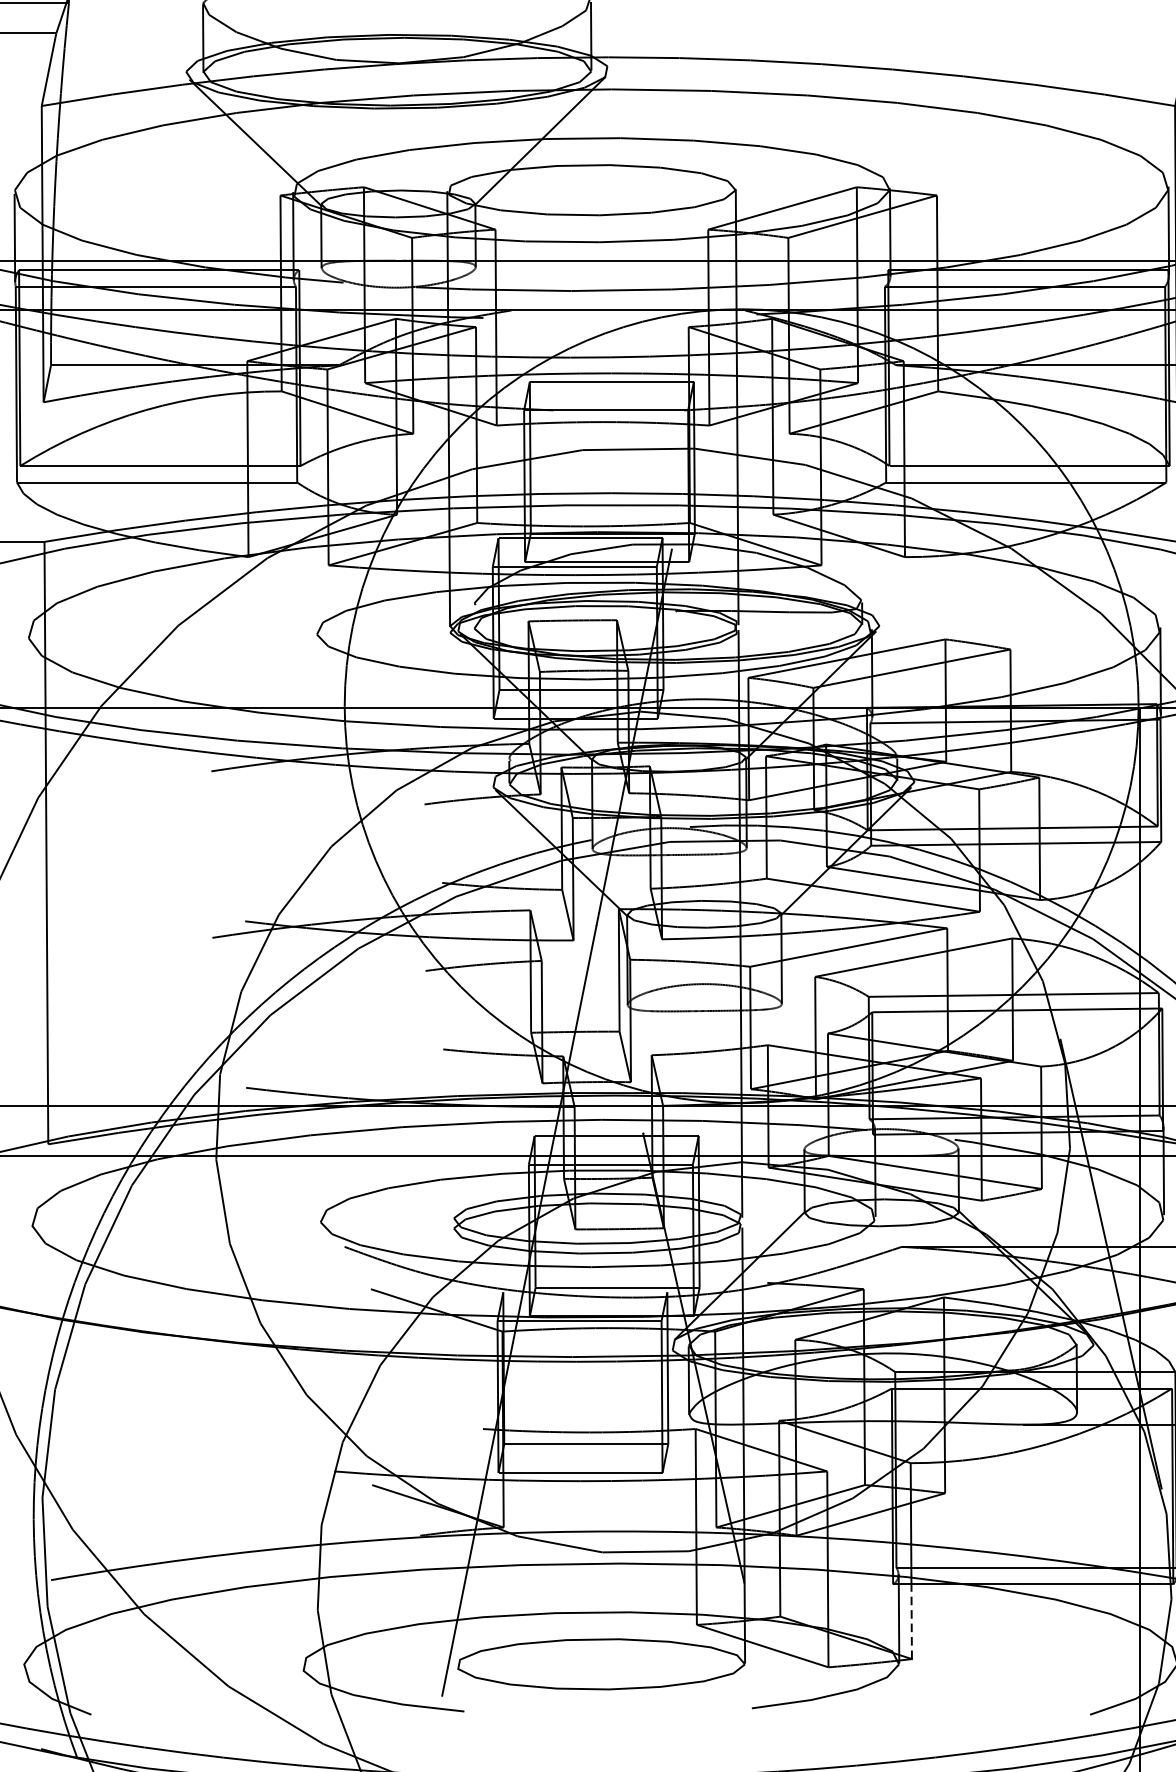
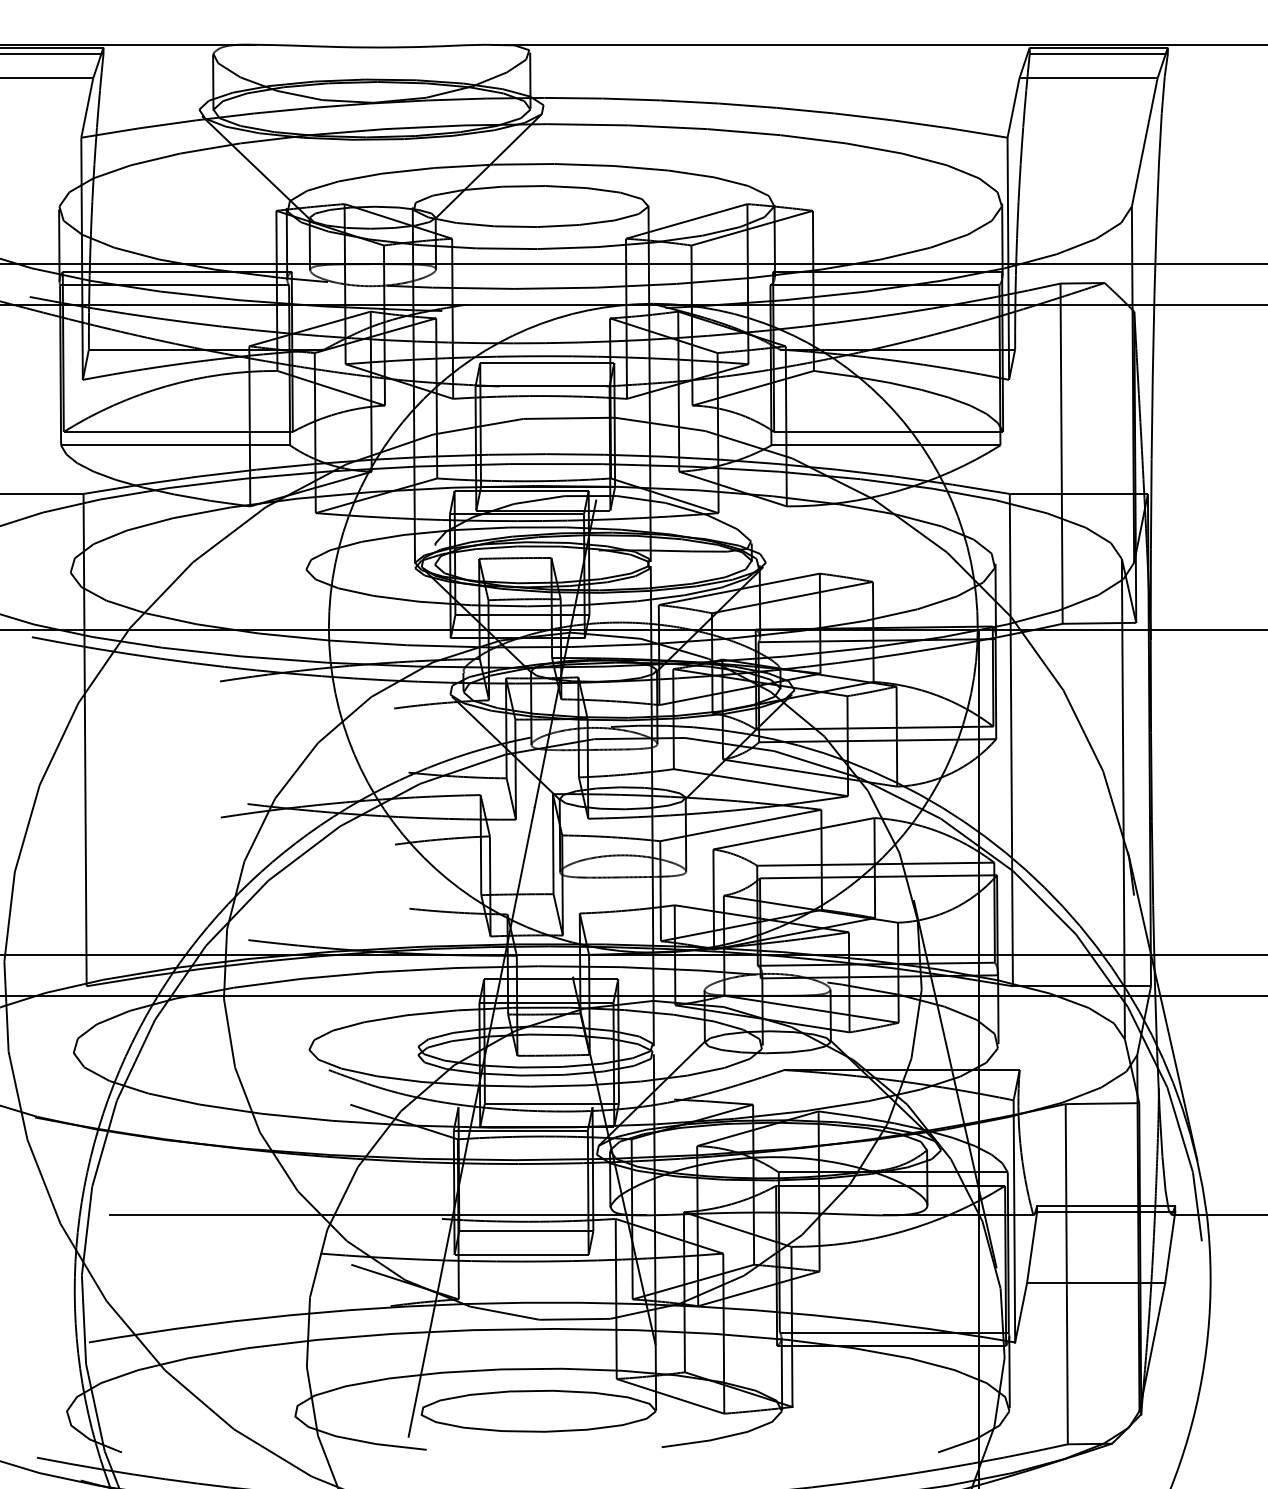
line: (405, 1424) -> (378, 1215), added
line: (911, 1620) -> (792, 1375), dashed -> solid

